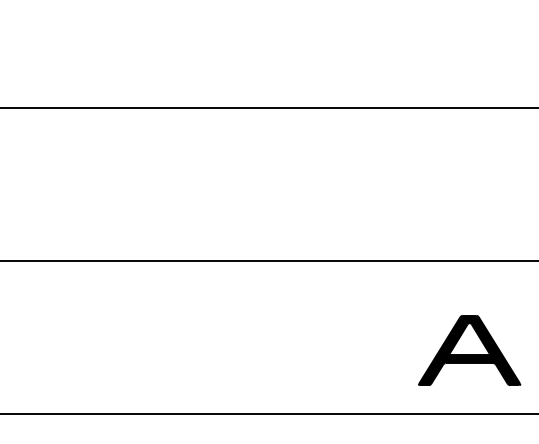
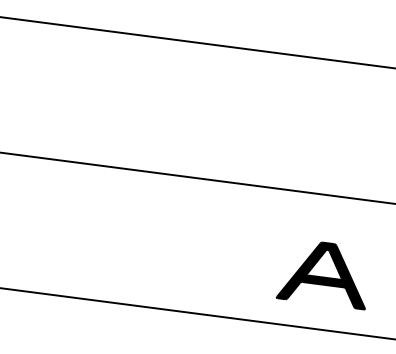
part: (469, 350) -> (324, 273), moved

